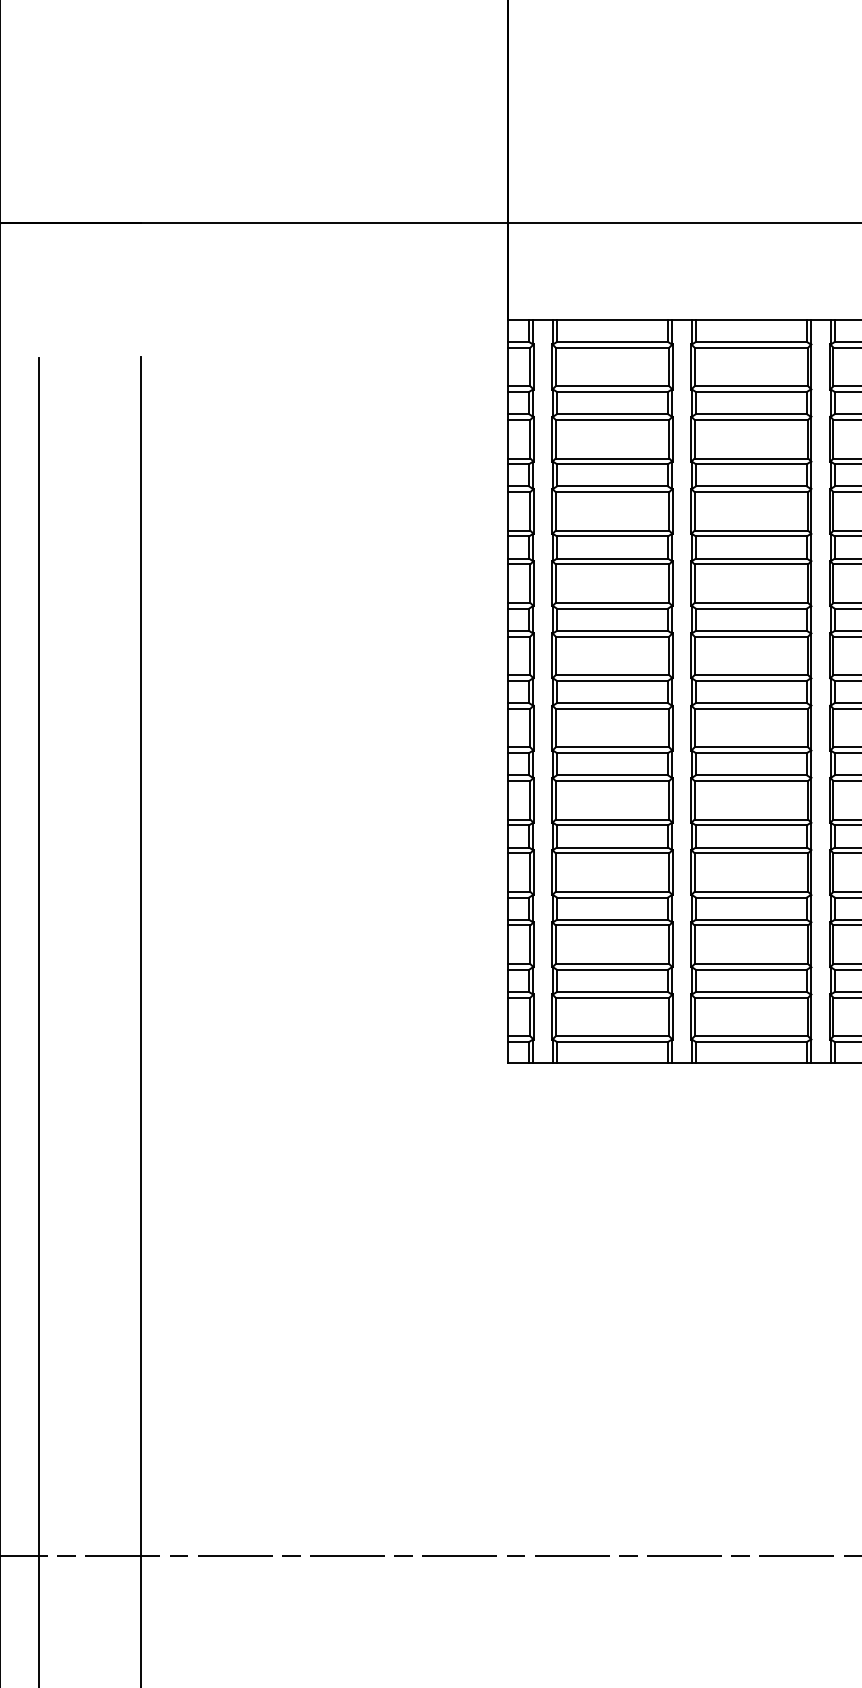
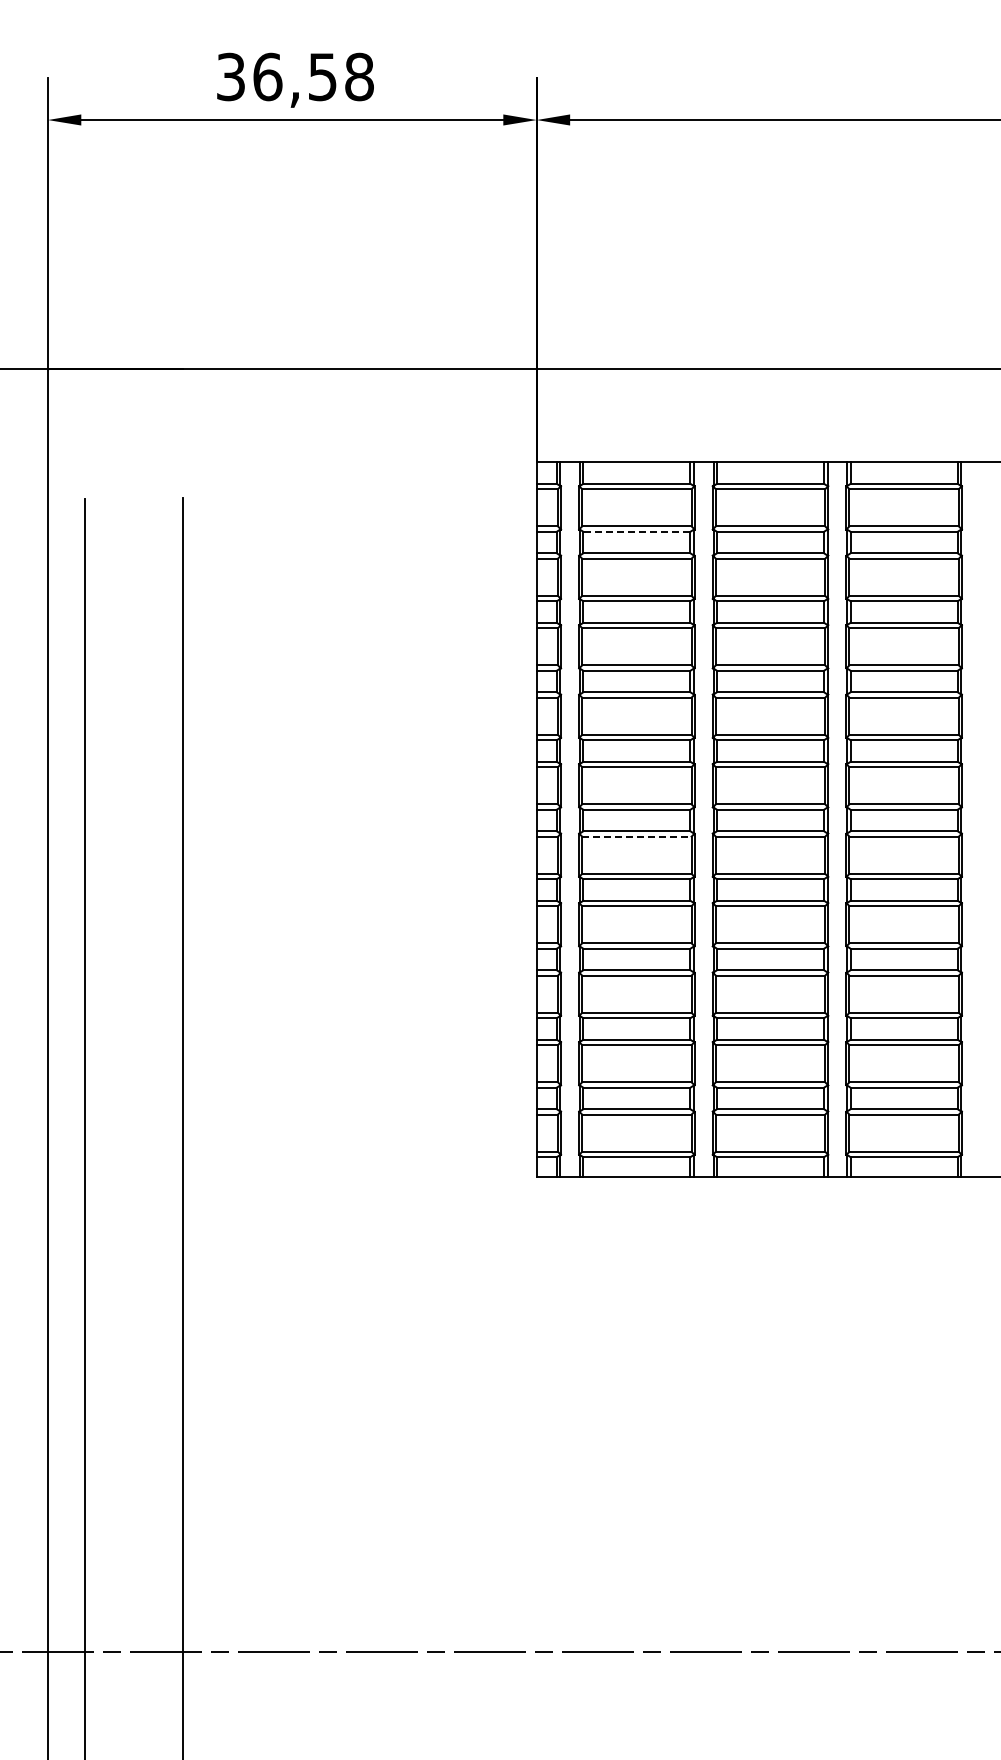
line: (612, 391) -> (636, 531), solid -> dashed
line: (612, 708) -> (636, 836), solid -> dashed

